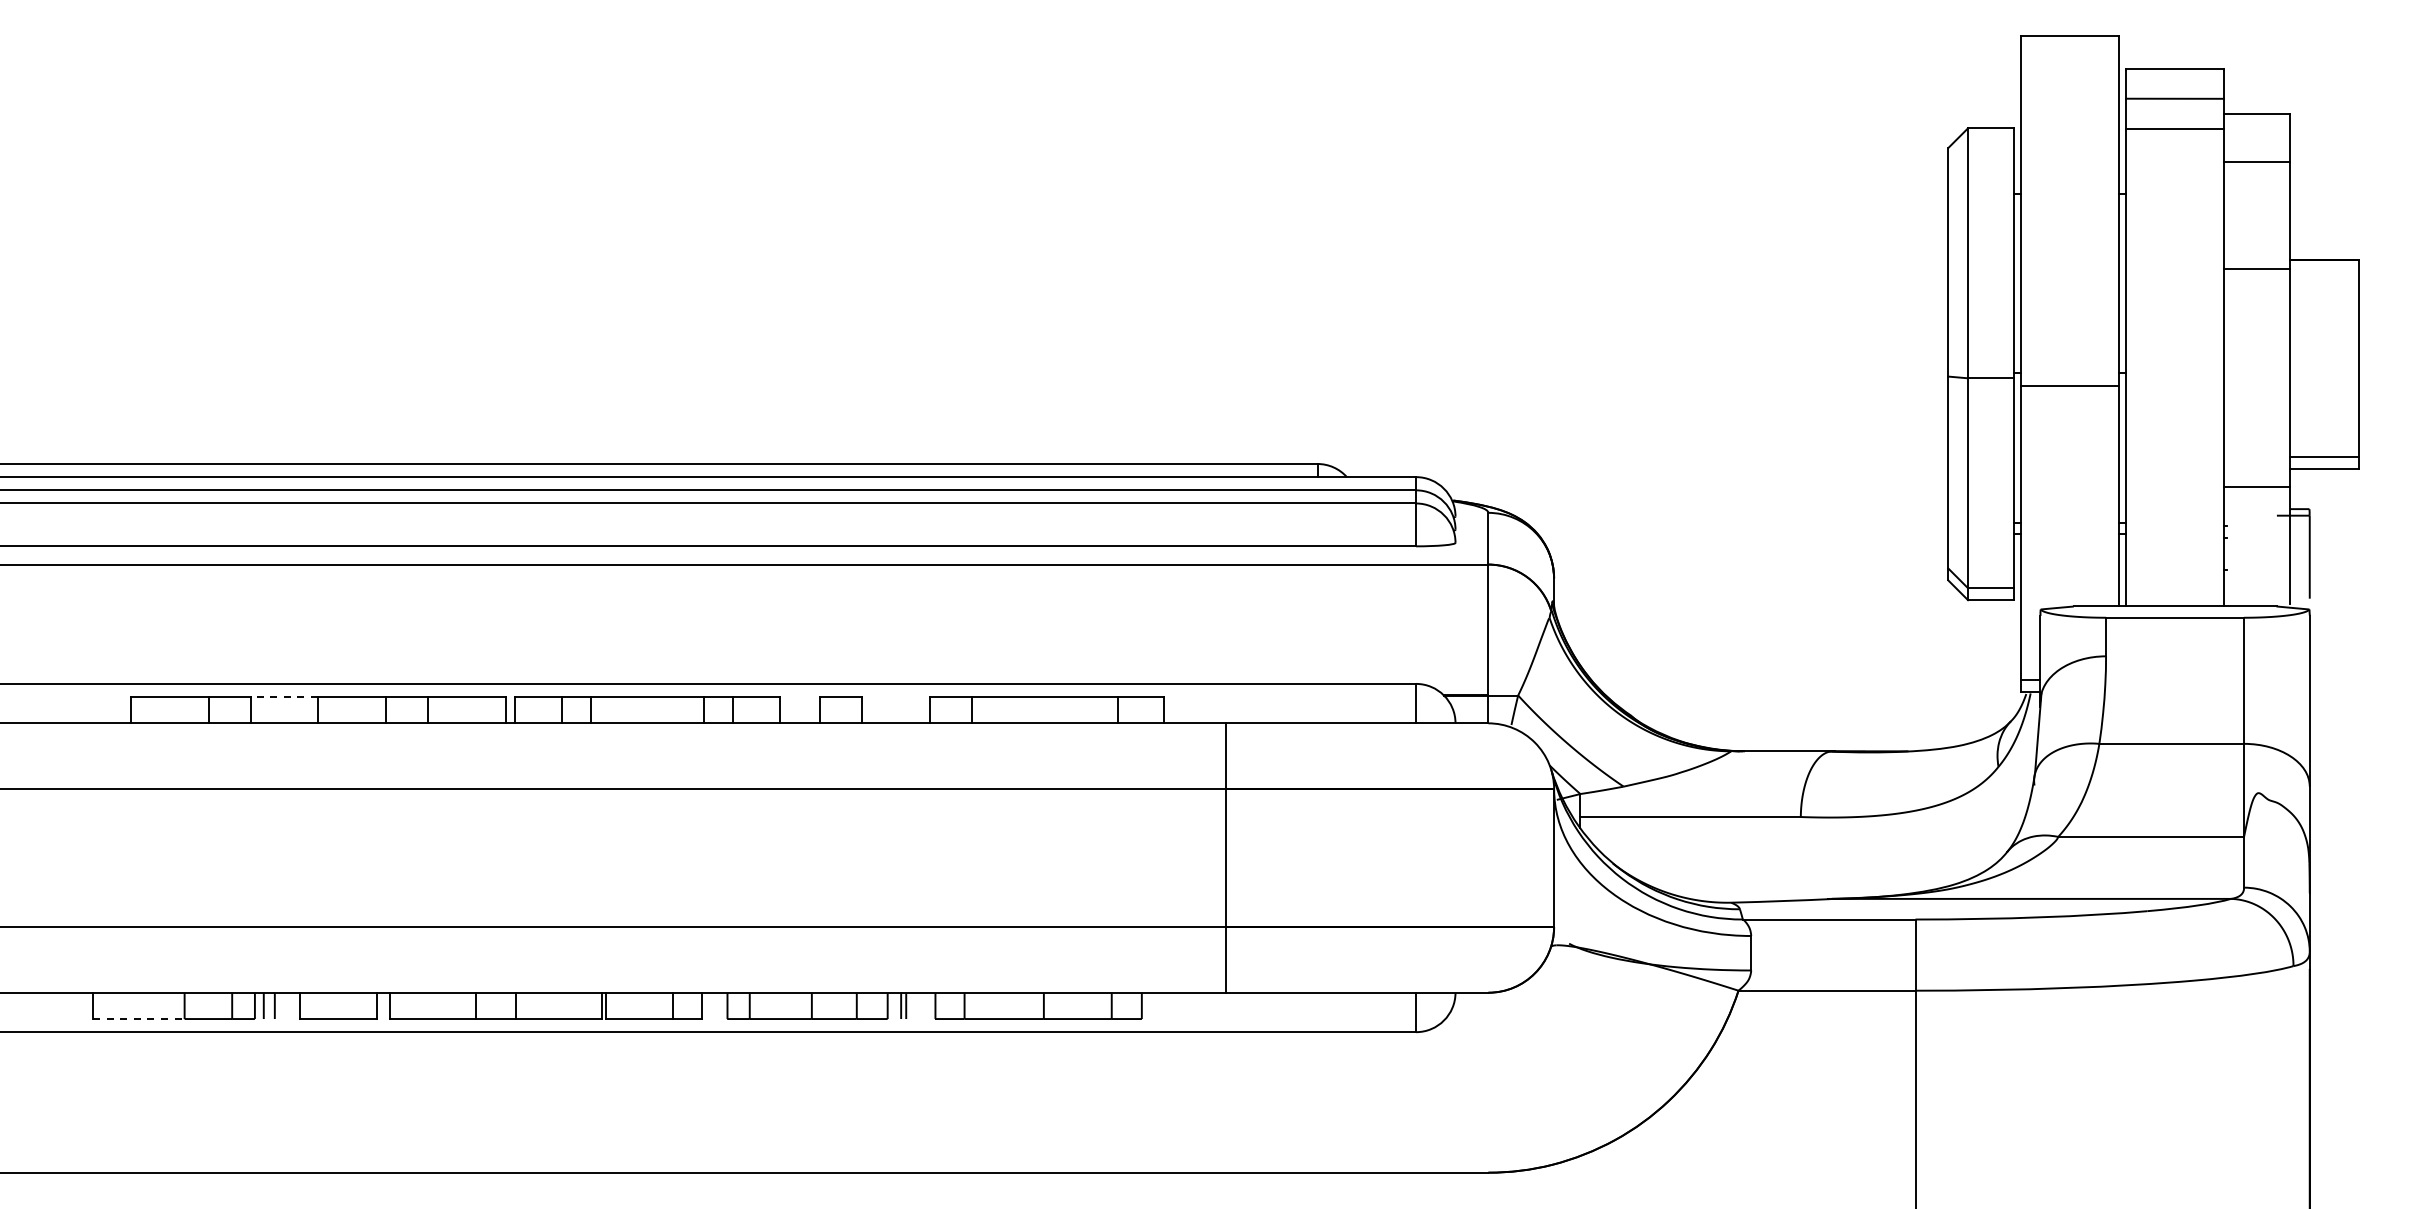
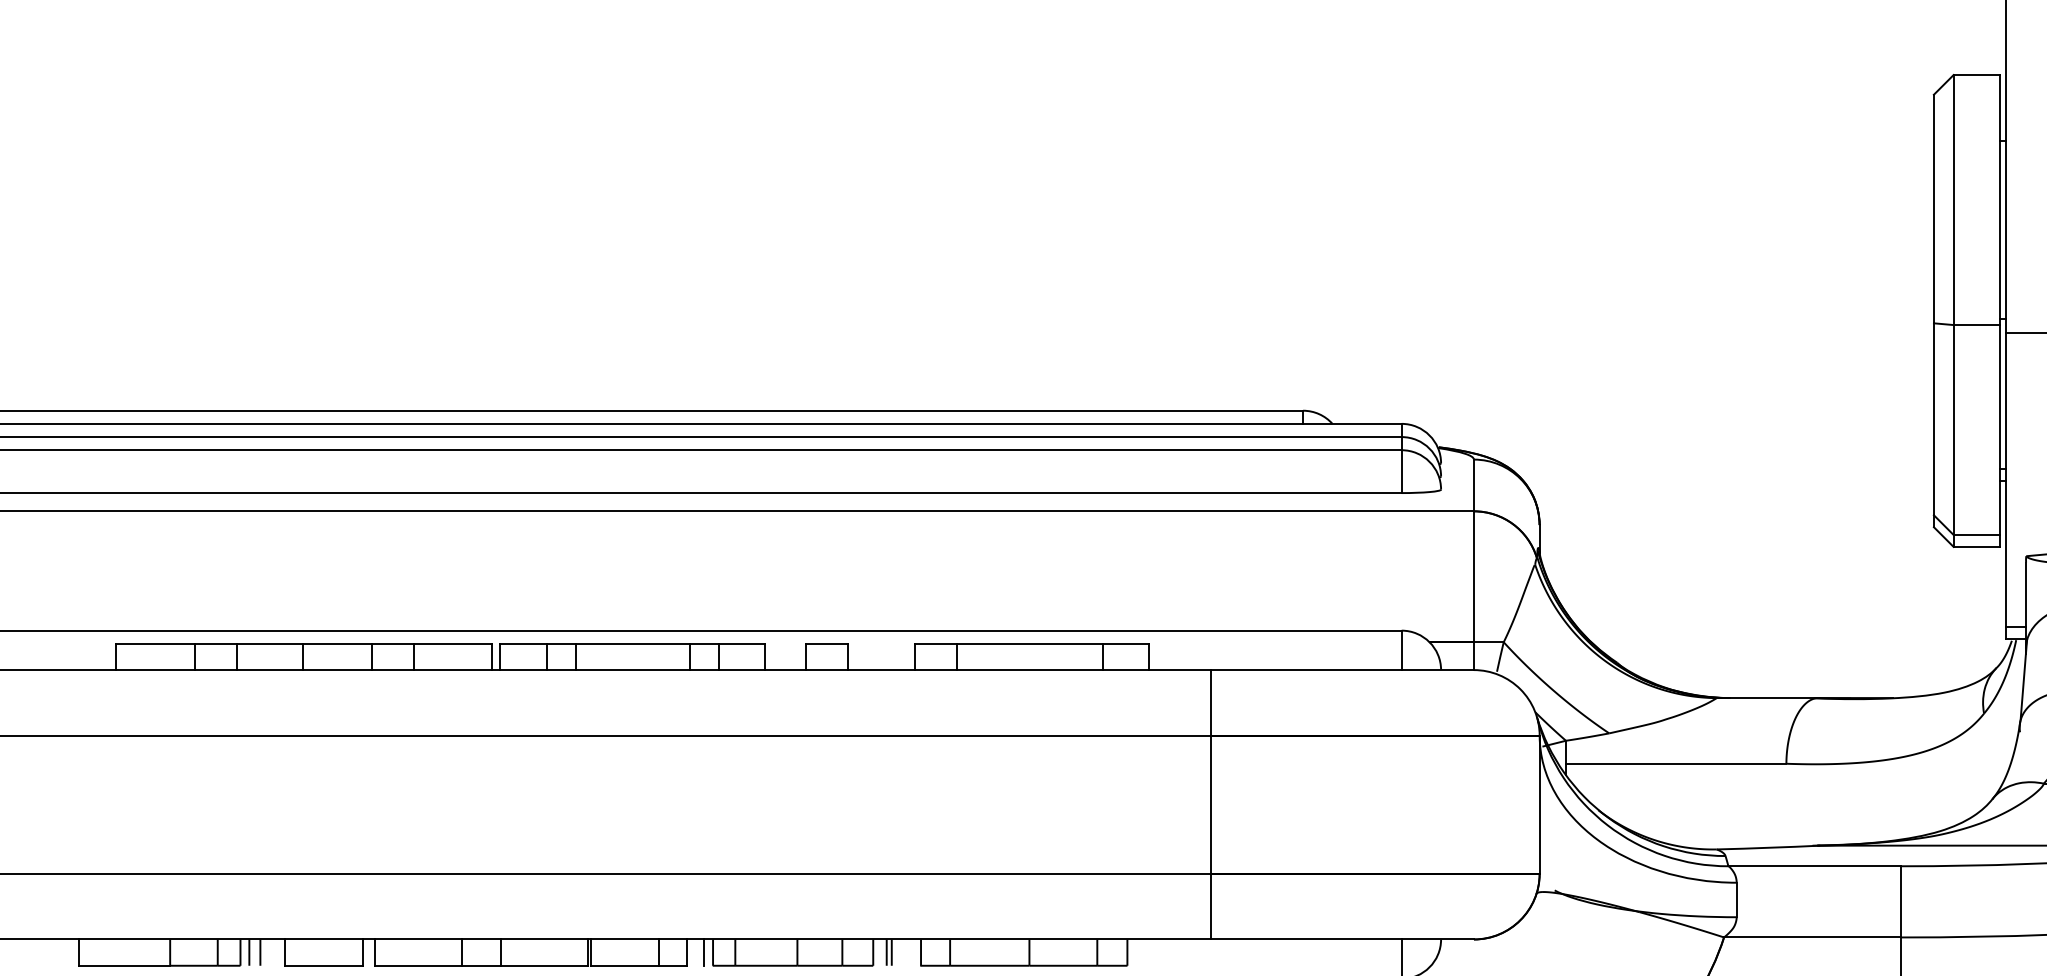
line: (283, 697) -> (269, 644), dashed -> solid
line: (718, 1005) -> (704, 952), added
line: (138, 1019) -> (124, 966), dashed -> solid

